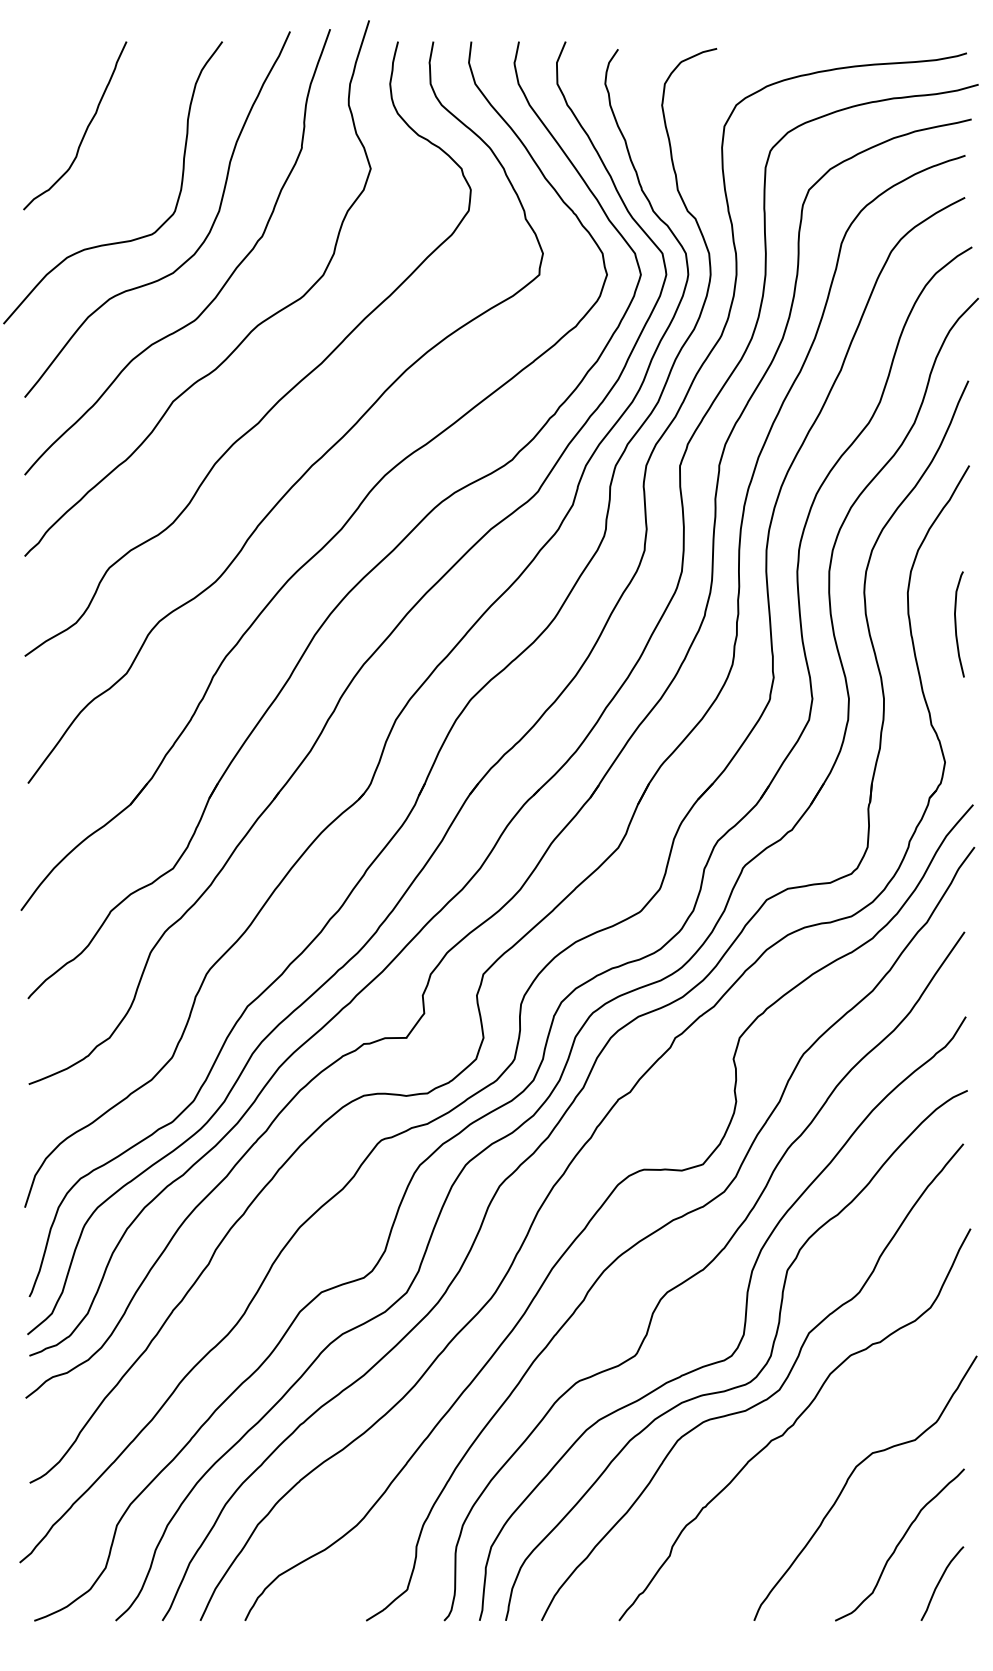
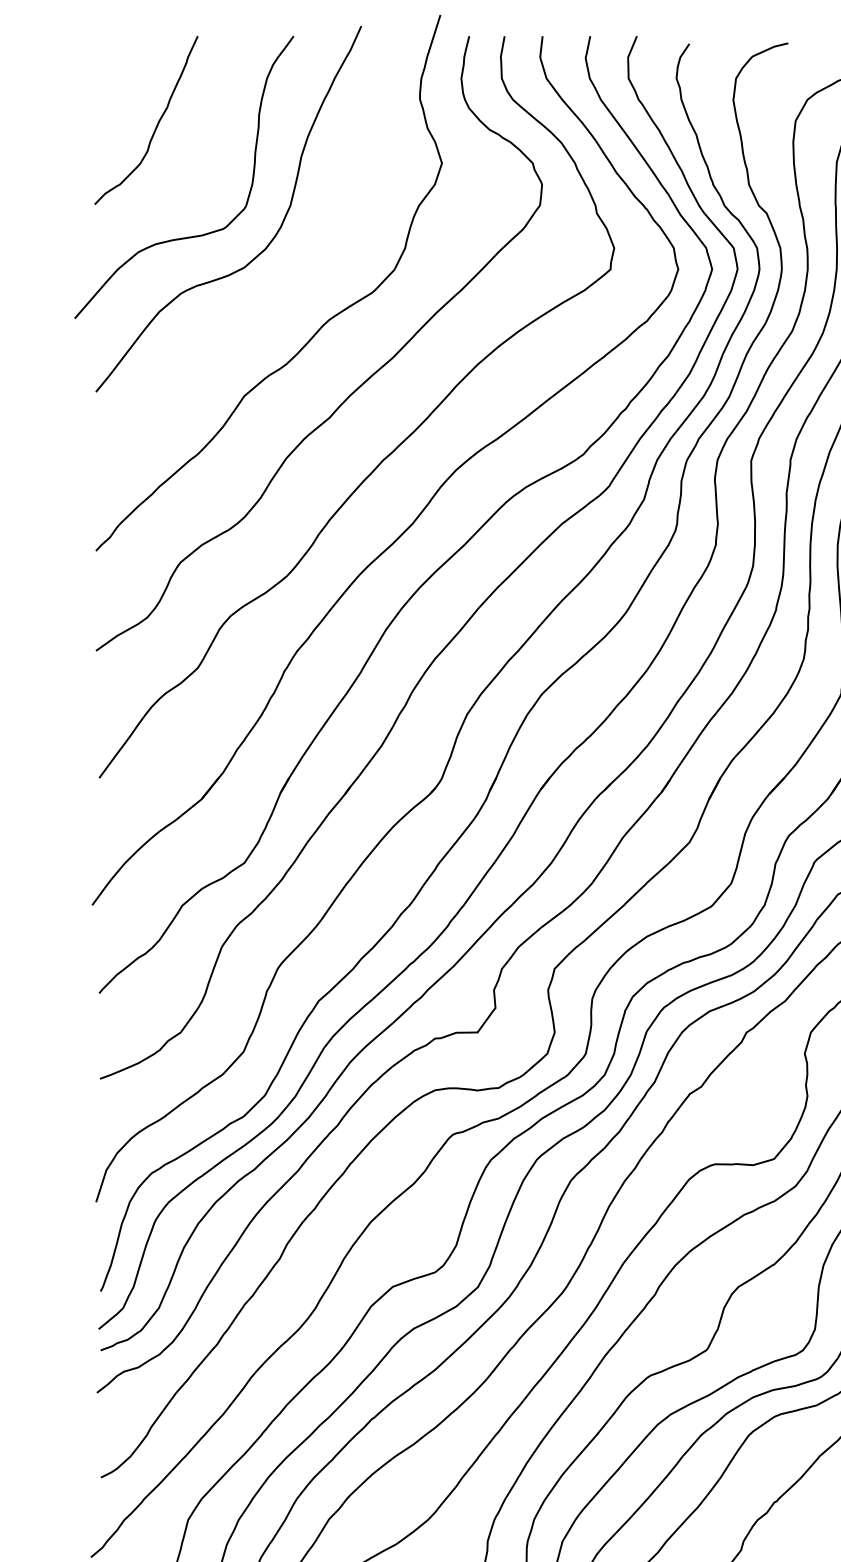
curve: (223, 284) -> (294, 279), removed

